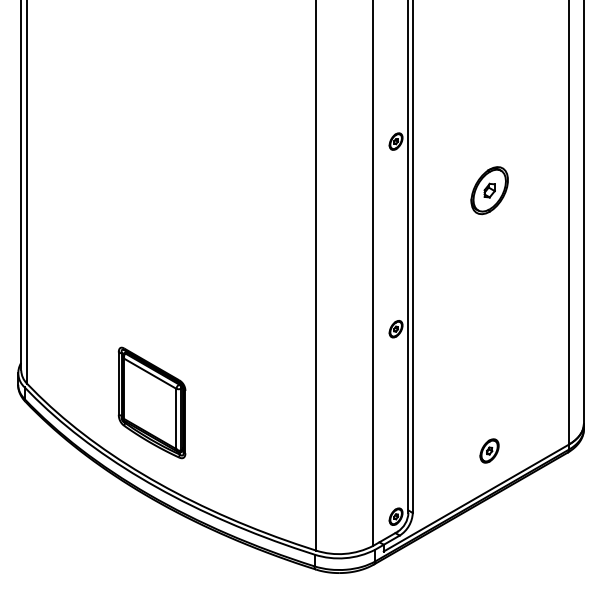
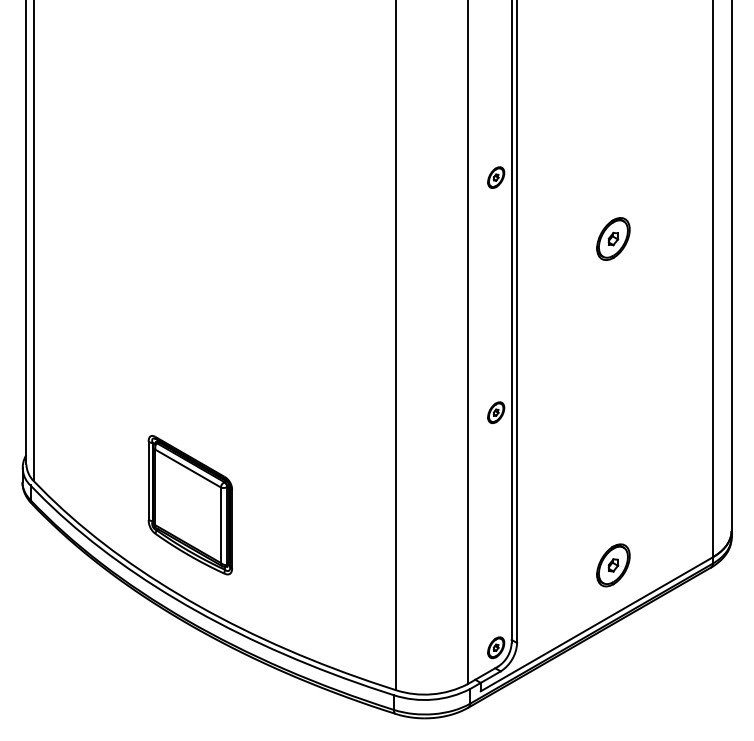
part: (489, 190) -> (613, 238), size x0.71
part: (489, 450) -> (613, 564), size x1.43

